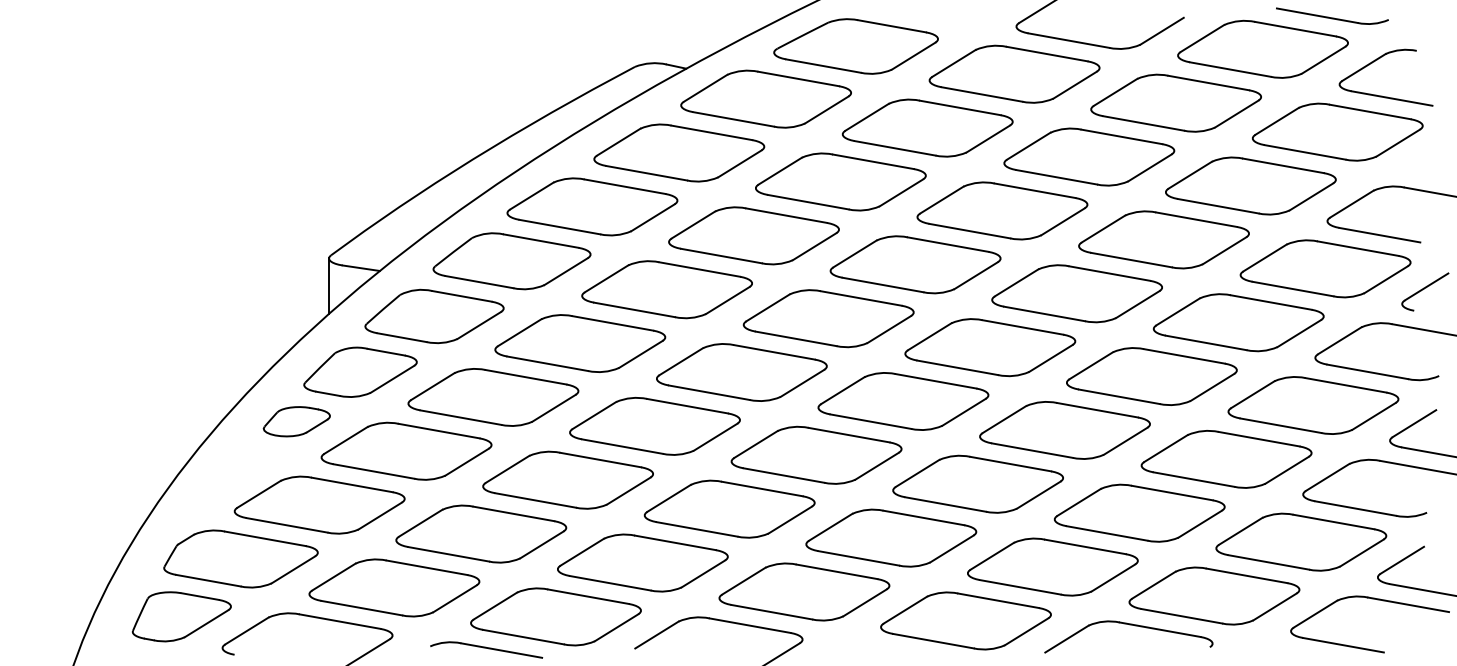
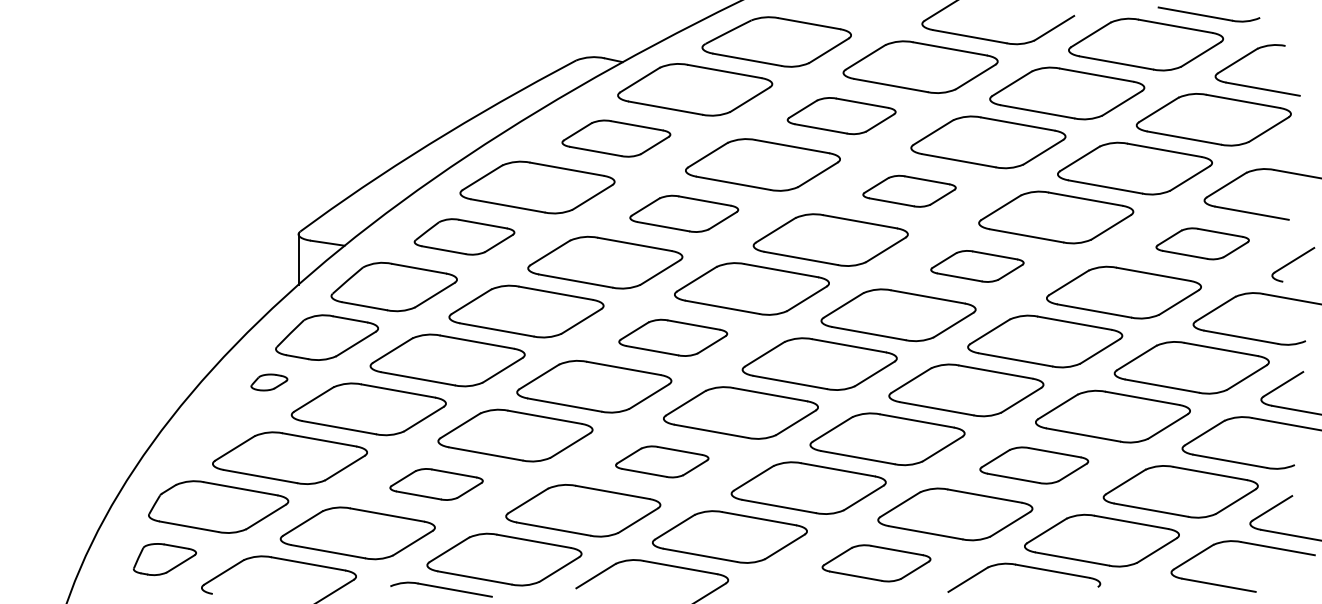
part: (927, 127) -> (841, 115), size x0.7
part: (679, 152) -> (616, 138), size x0.7
part: (1002, 211) -> (909, 191), size x0.6
part: (754, 235) -> (684, 213), size x0.7
part: (511, 260) -> (464, 236), size x0.7
part: (1325, 268) -> (1202, 243), size x0.6
part: (1077, 293) -> (977, 266), size x0.6
part: (742, 372) -> (673, 337), size x0.7
part: (297, 421) -> (269, 382), size x0.6
part: (730, 508) -> (662, 461), size x0.6
part: (1140, 513) -> (1034, 465), size x0.7
part: (481, 534) -> (436, 484), size x0.6
part: (181, 616) -> (164, 559), size x0.7
part: (965, 621) -> (876, 563), size x0.7

